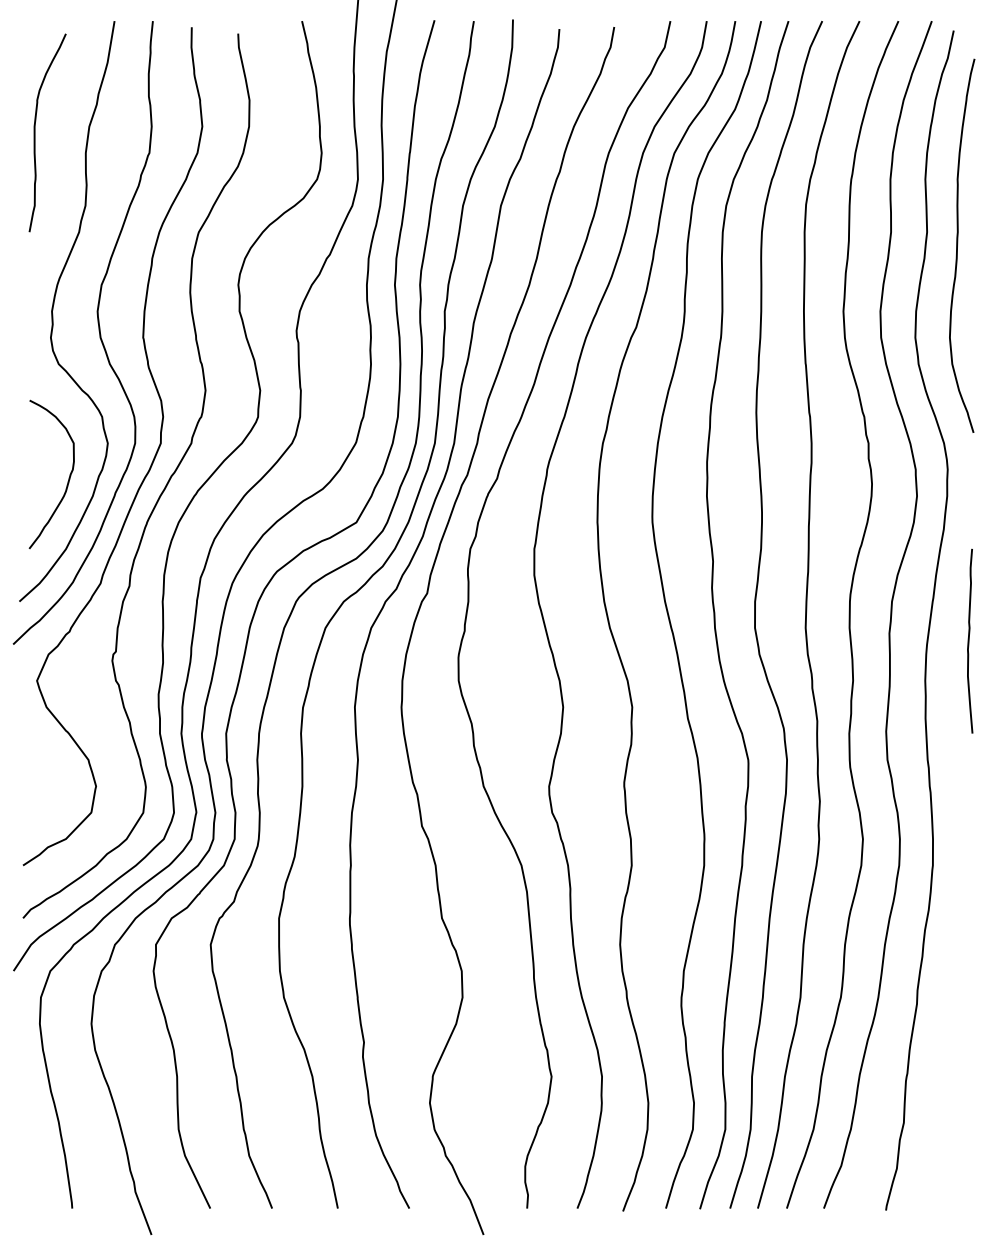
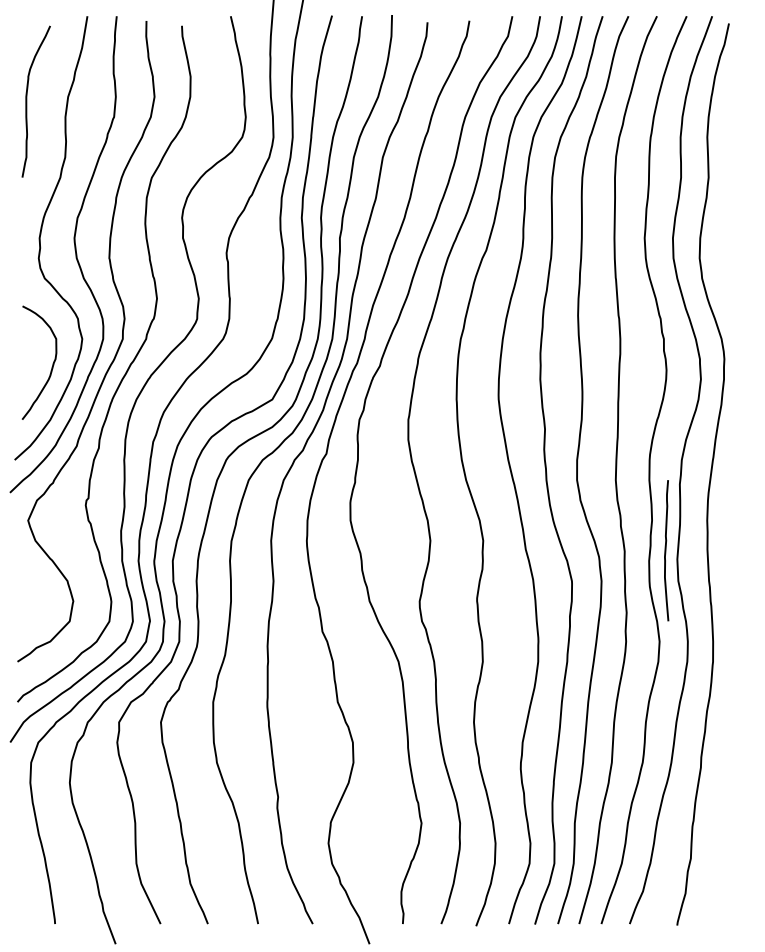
curve: (958, 244) -> (732, 187), removed
curve: (969, 640) -> (666, 550), moved

